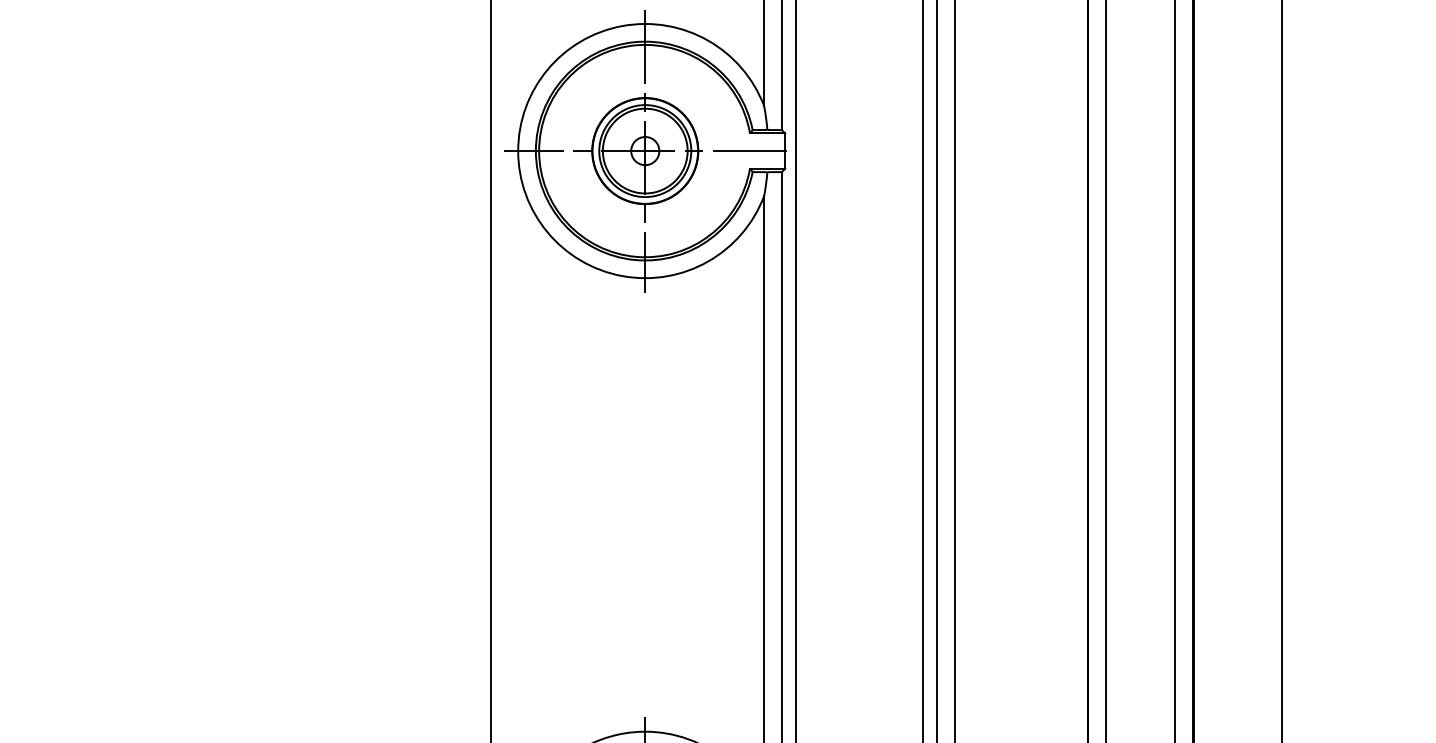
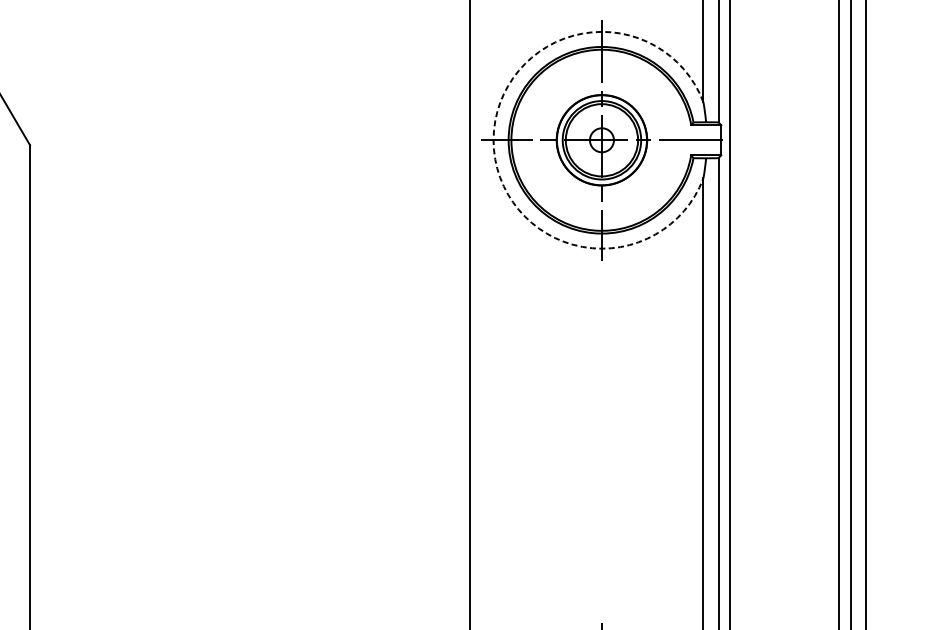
arc: (518, 151) -> (493, 140), solid -> dashed

